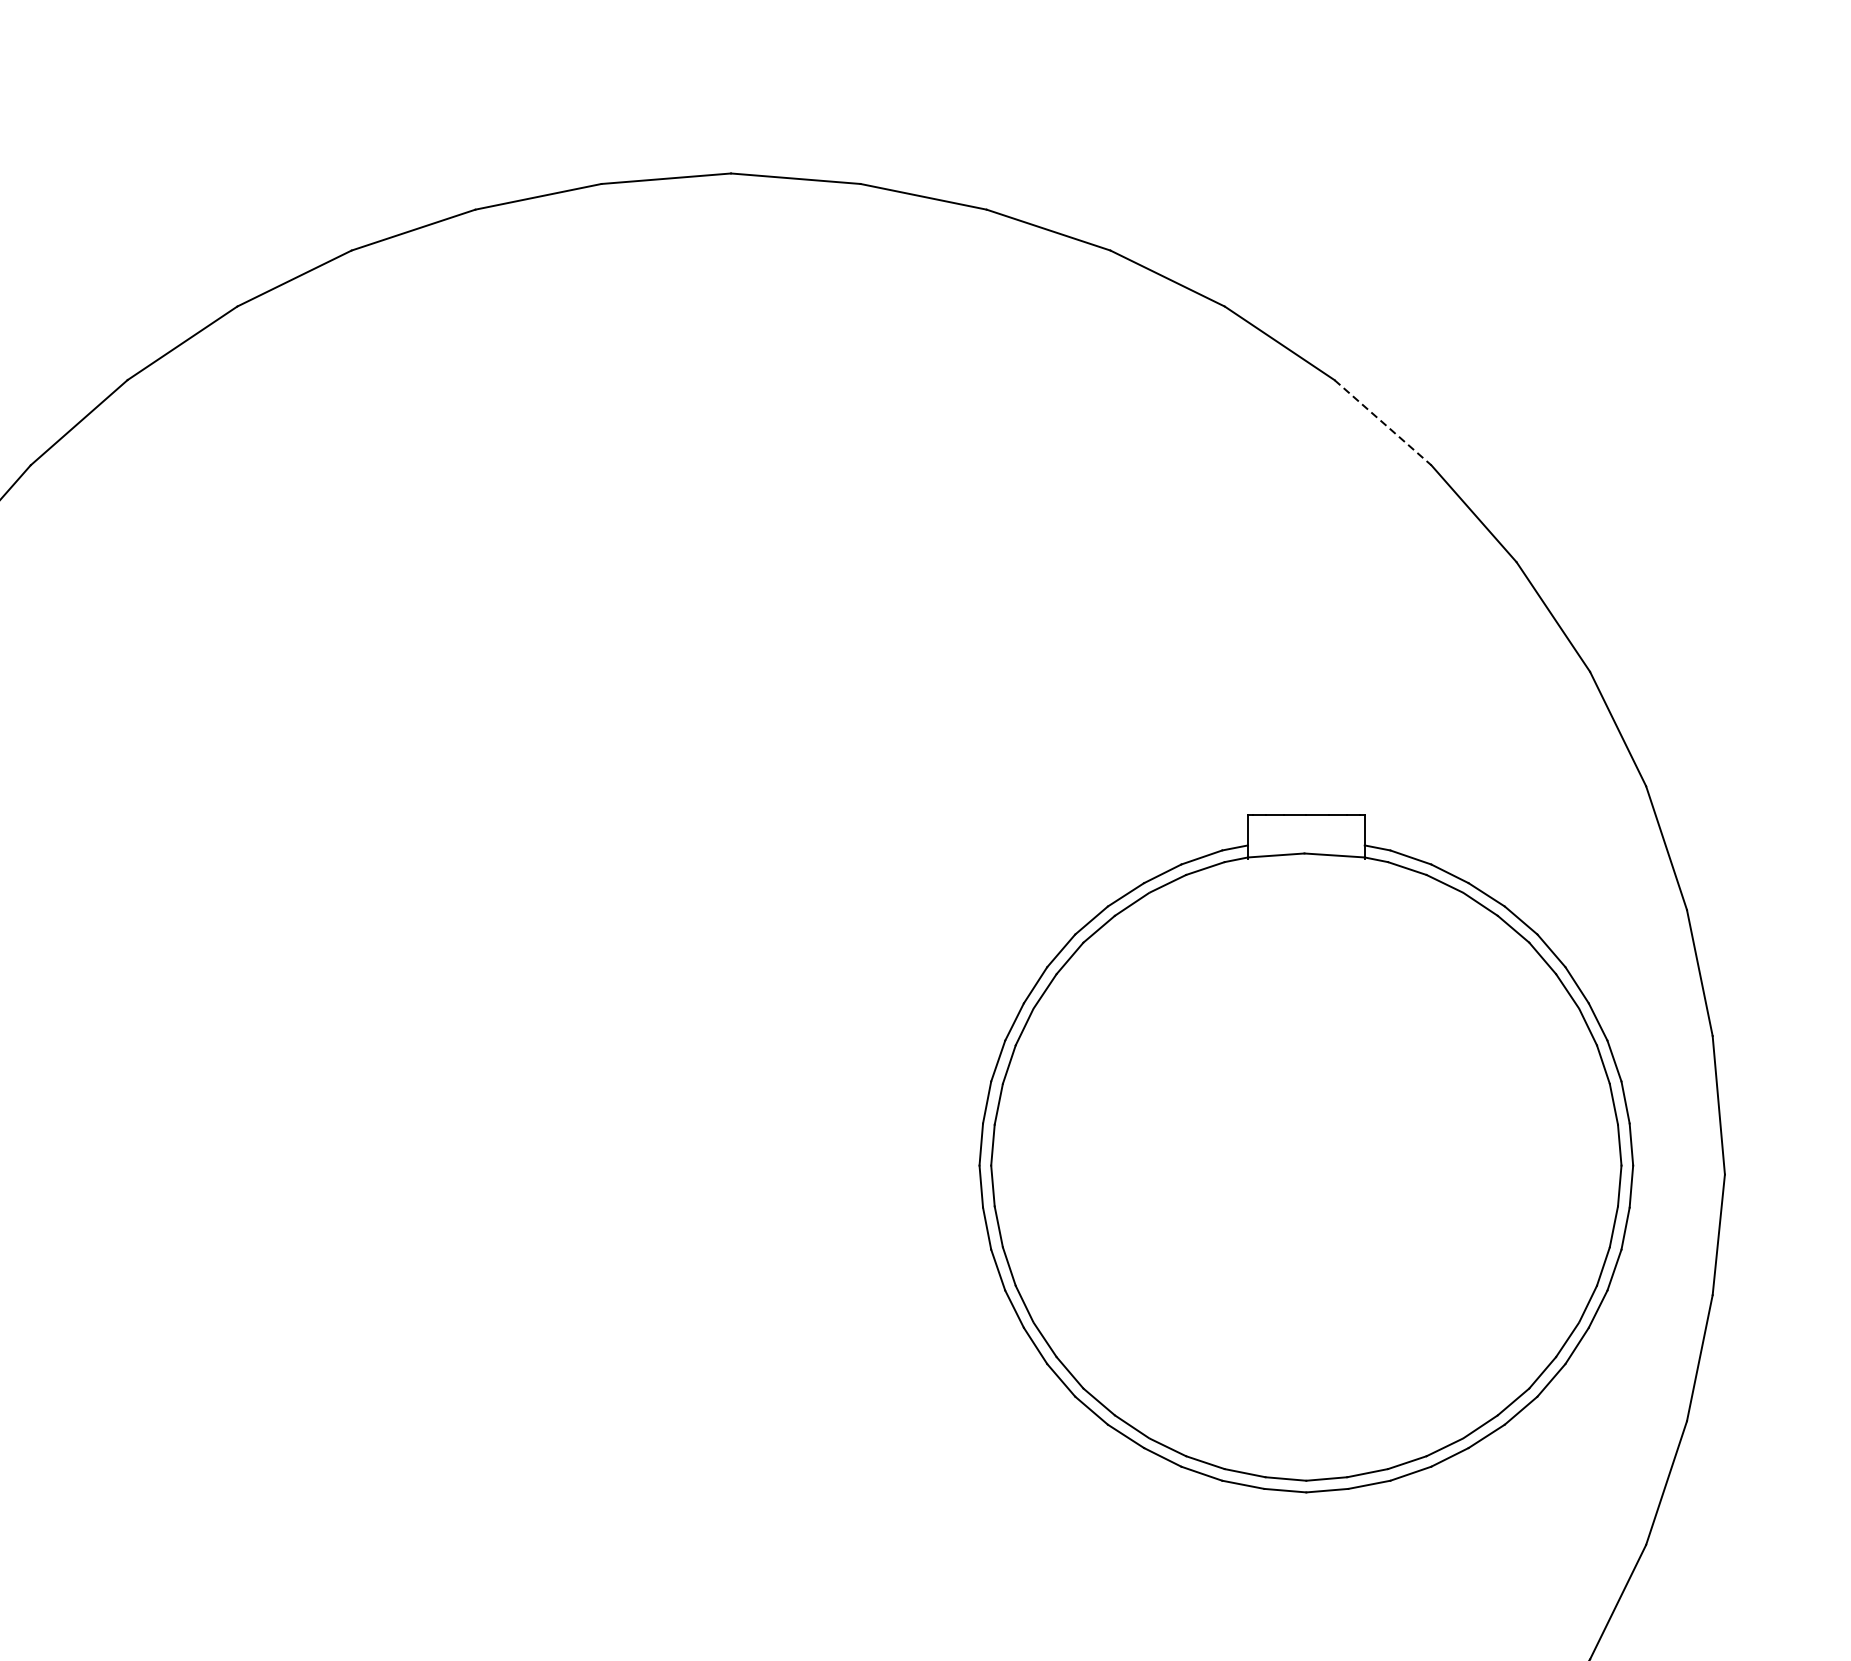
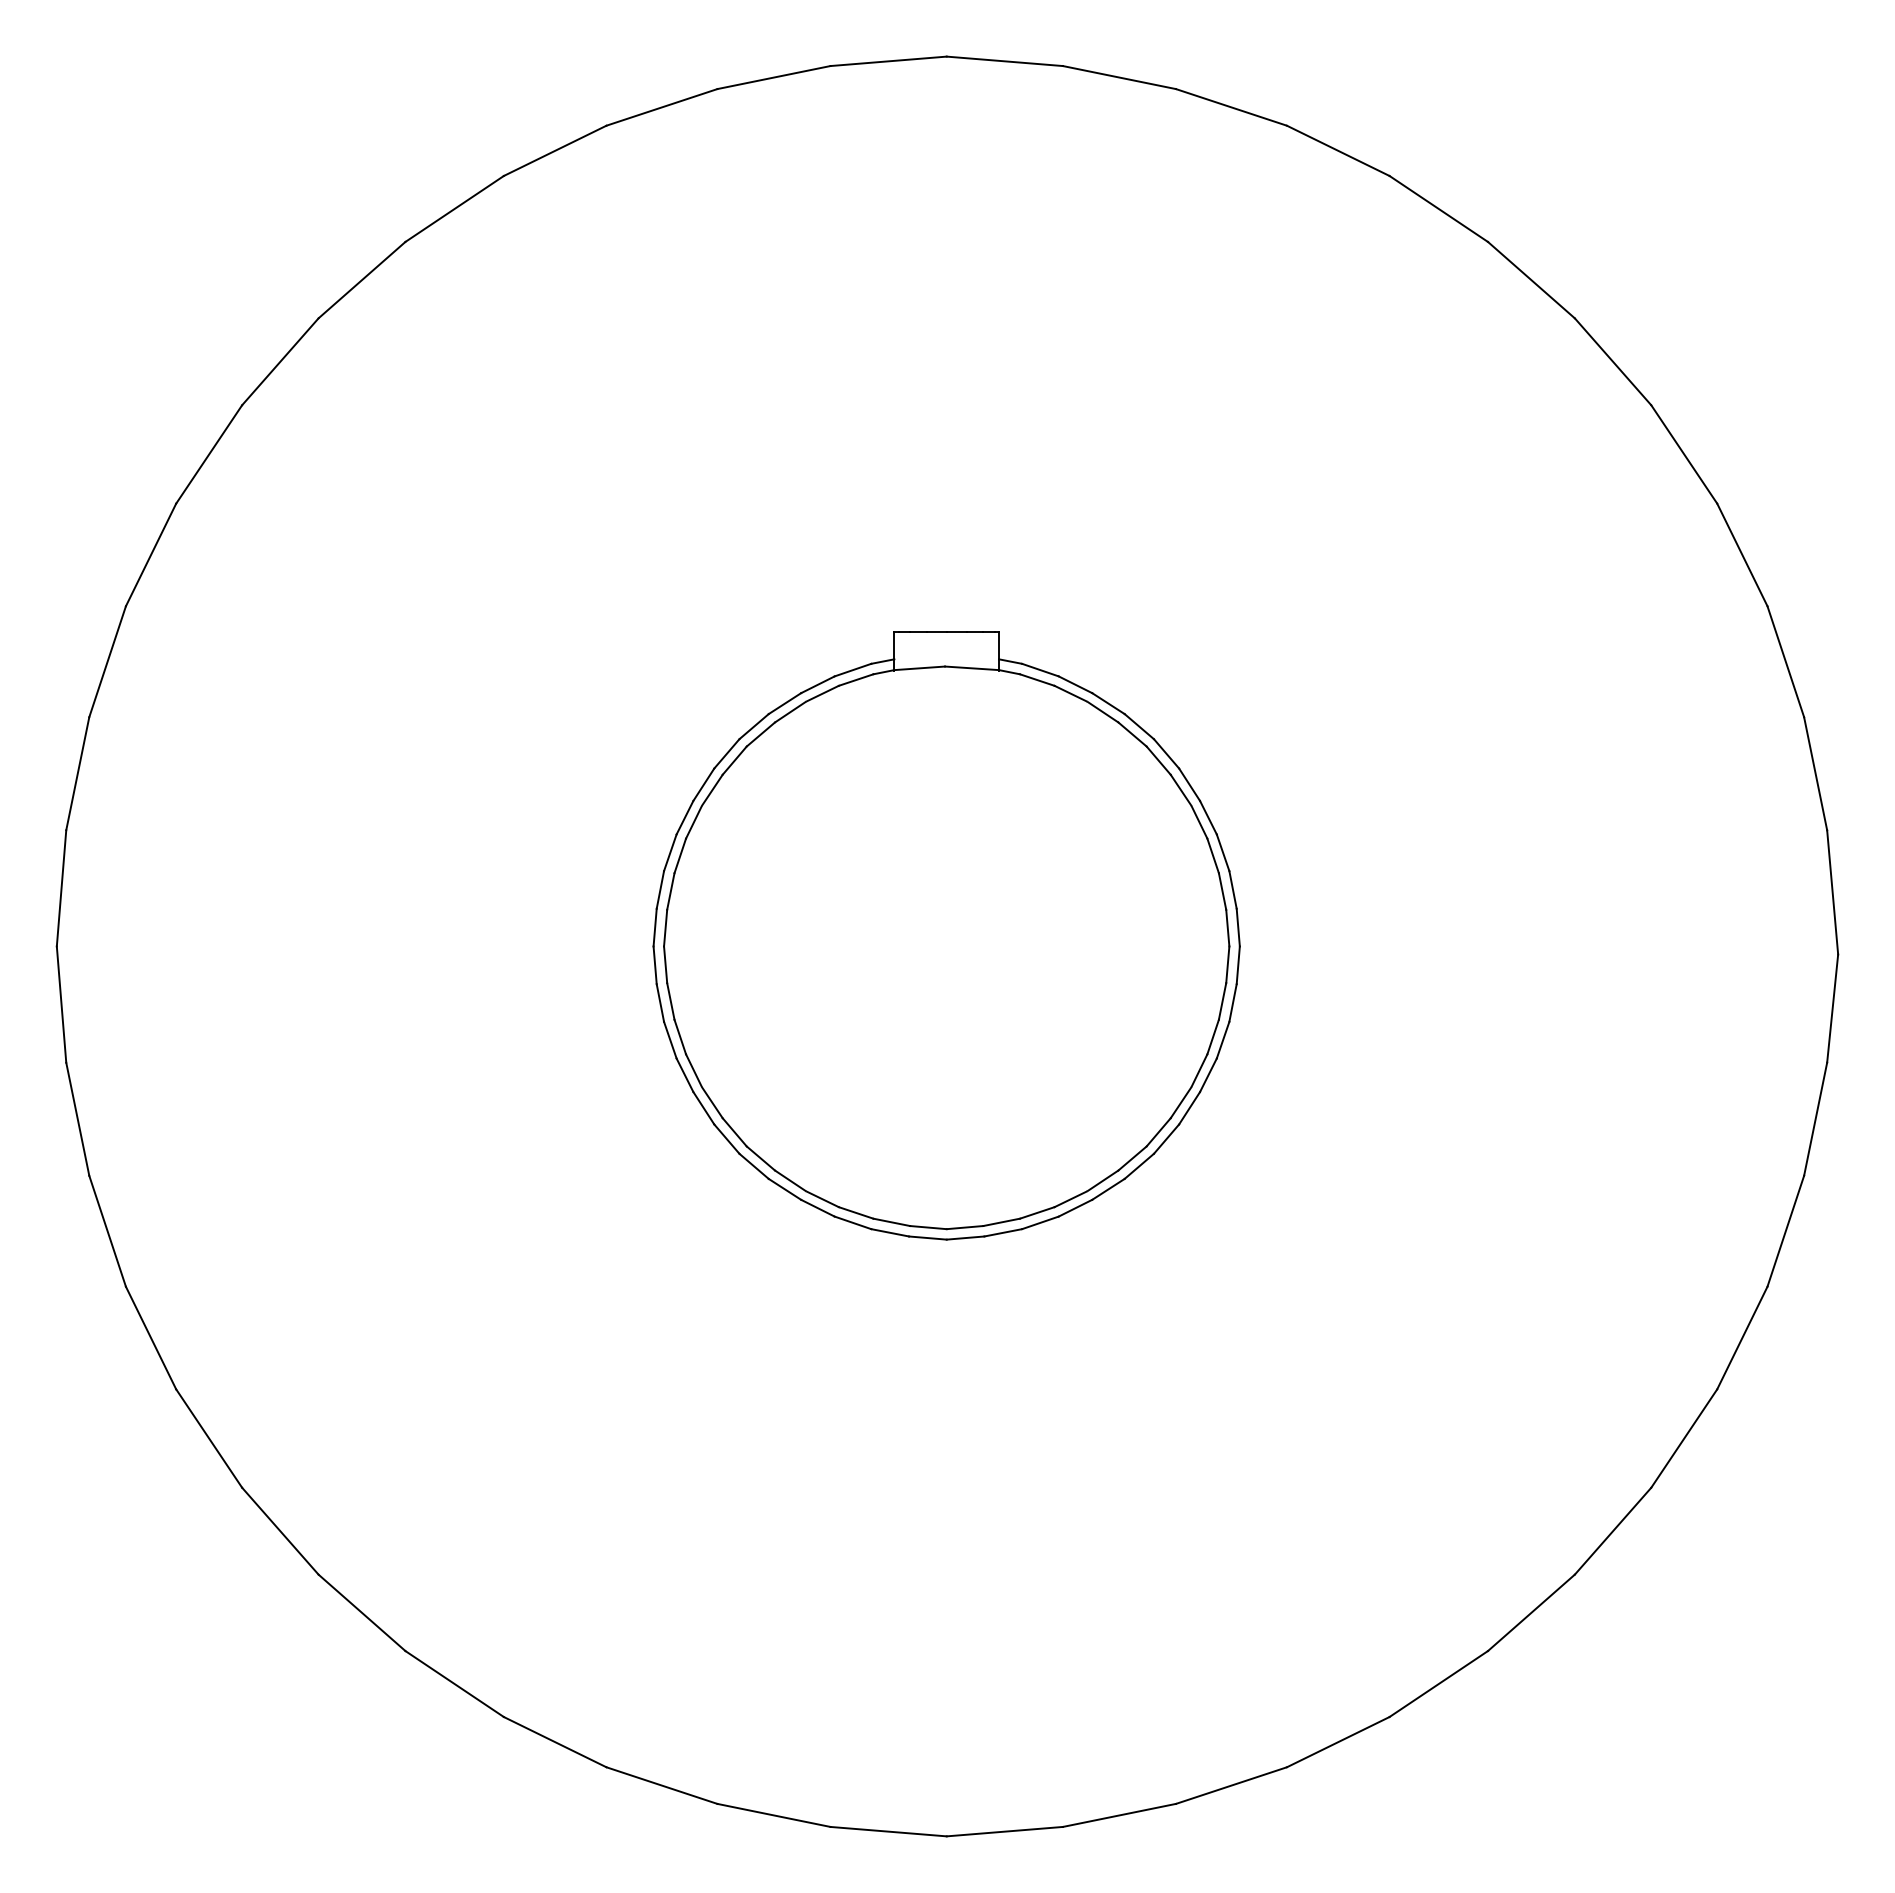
line: (1383, 423) -> (1531, 280), dashed -> solid
part: (1306, 1153) -> (946, 935), moved

